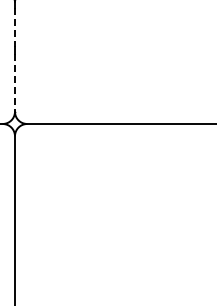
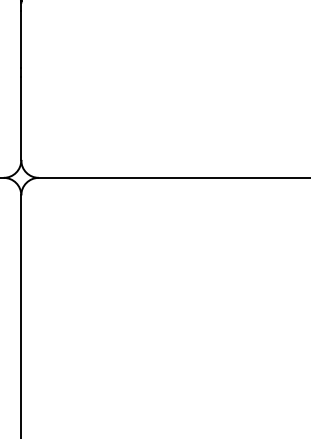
line: (14, 27) -> (20, 39), dashed -> solid
line: (14, 83) -> (20, 119), dashed -> solid

